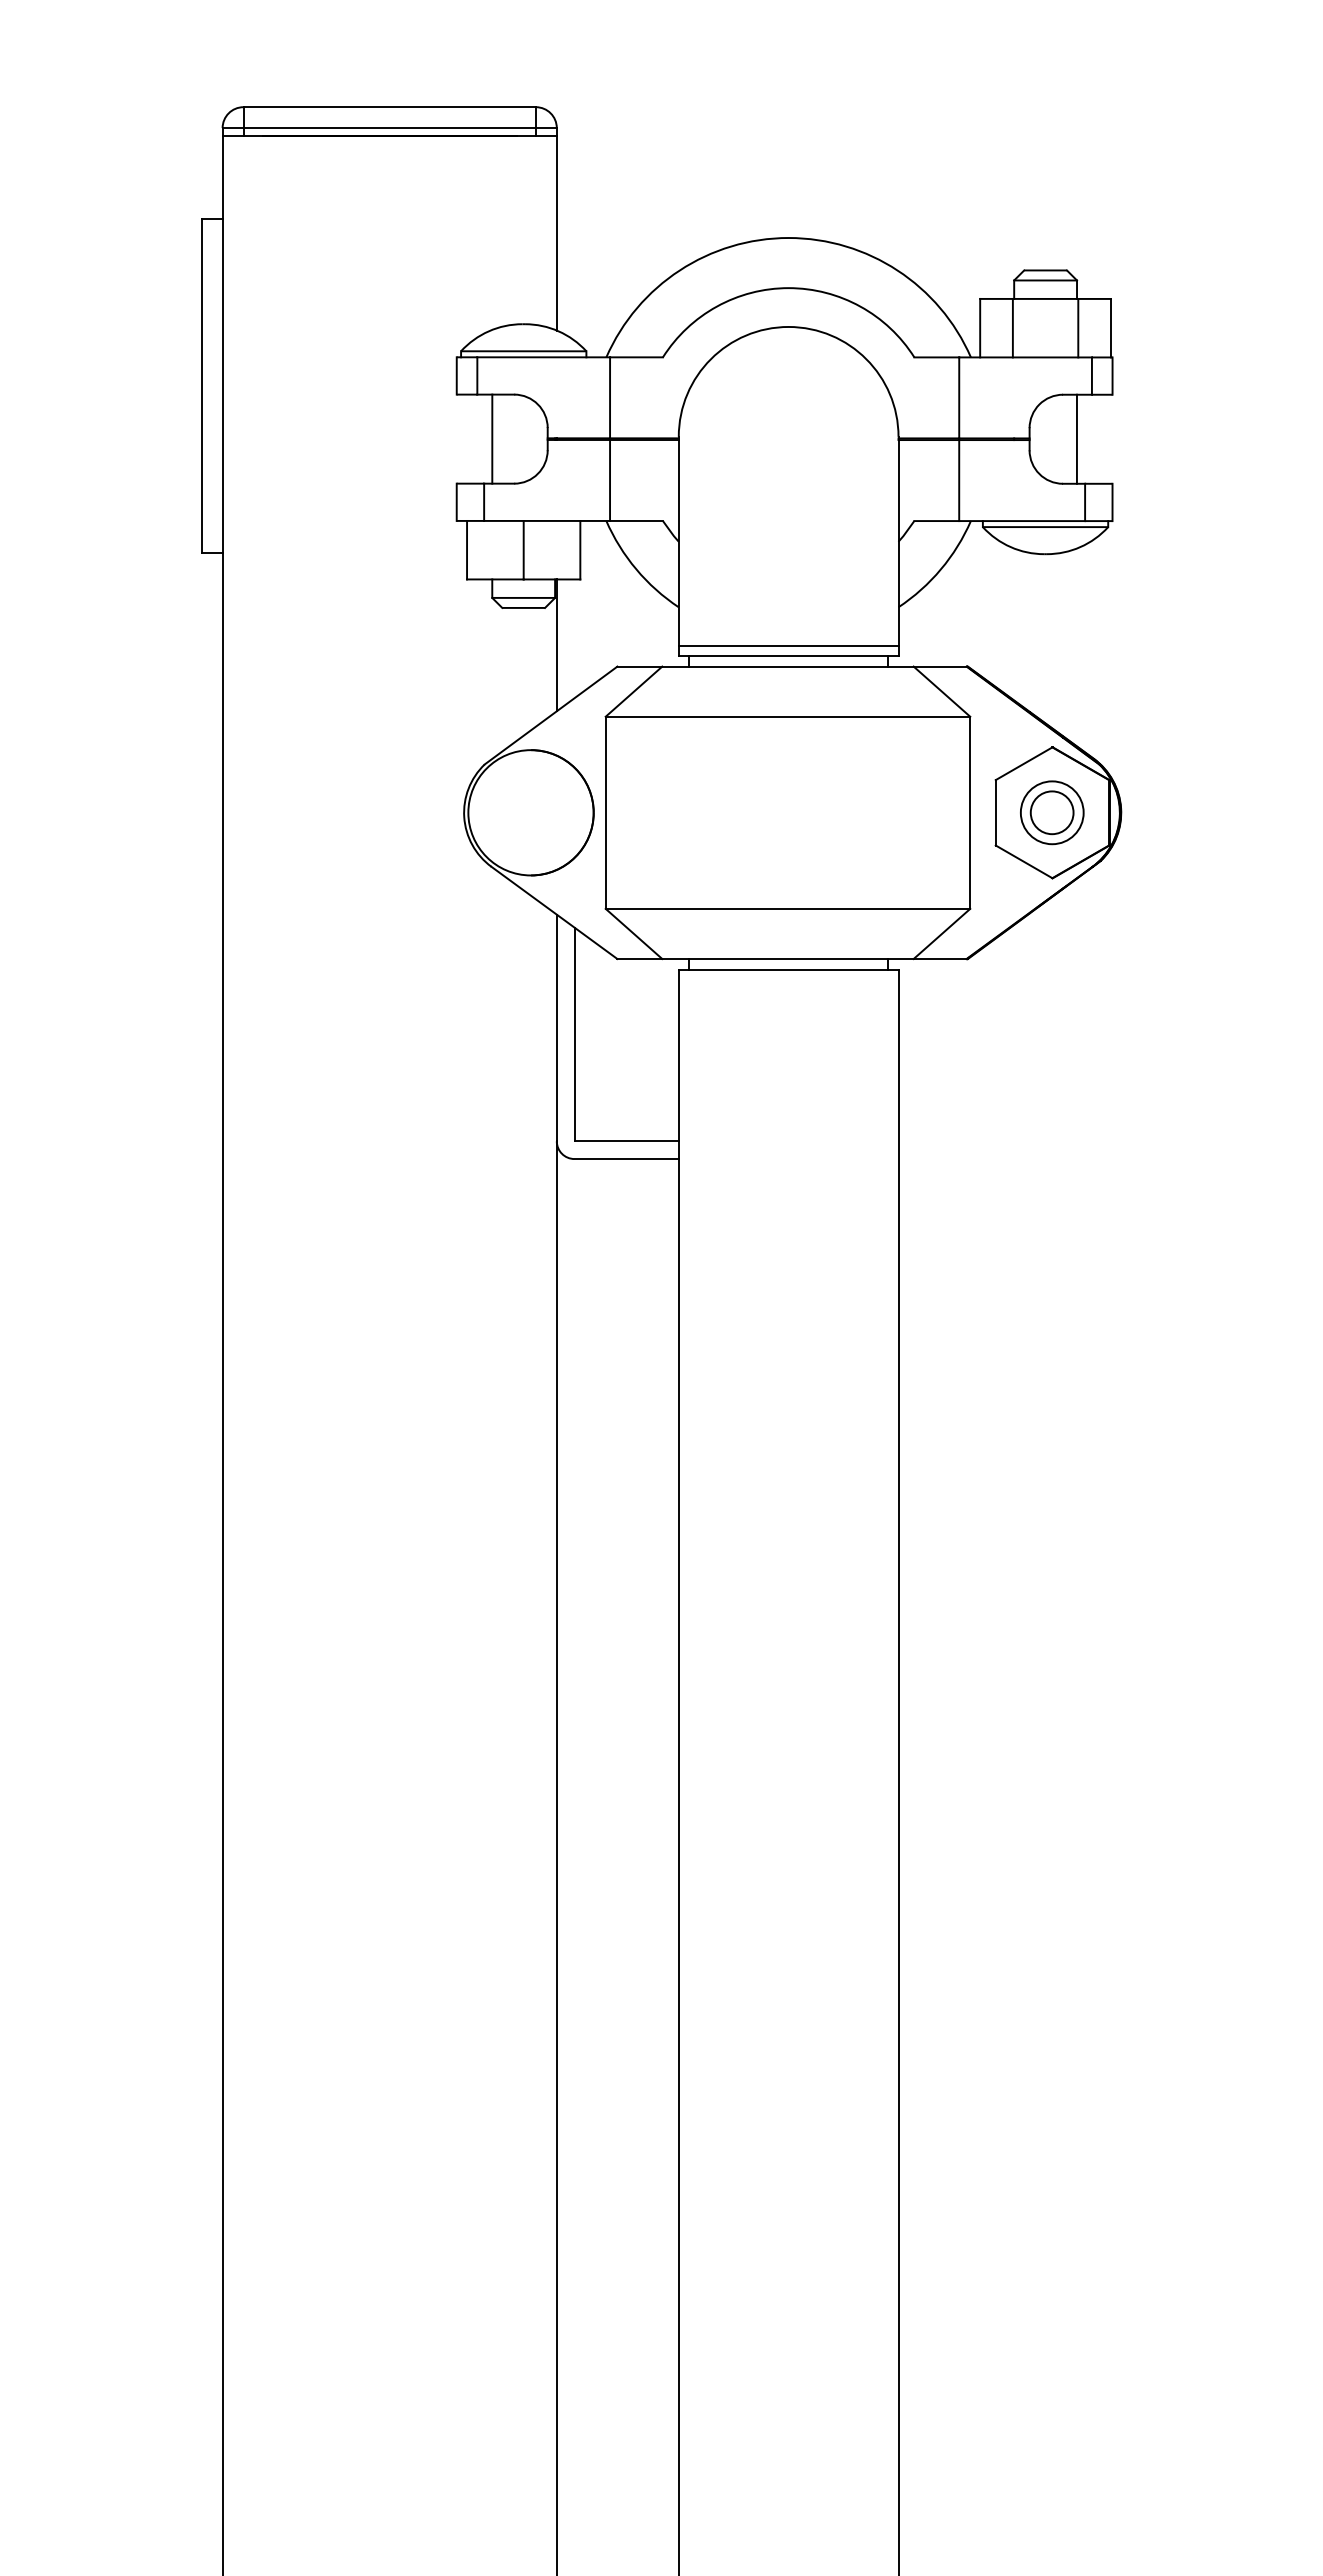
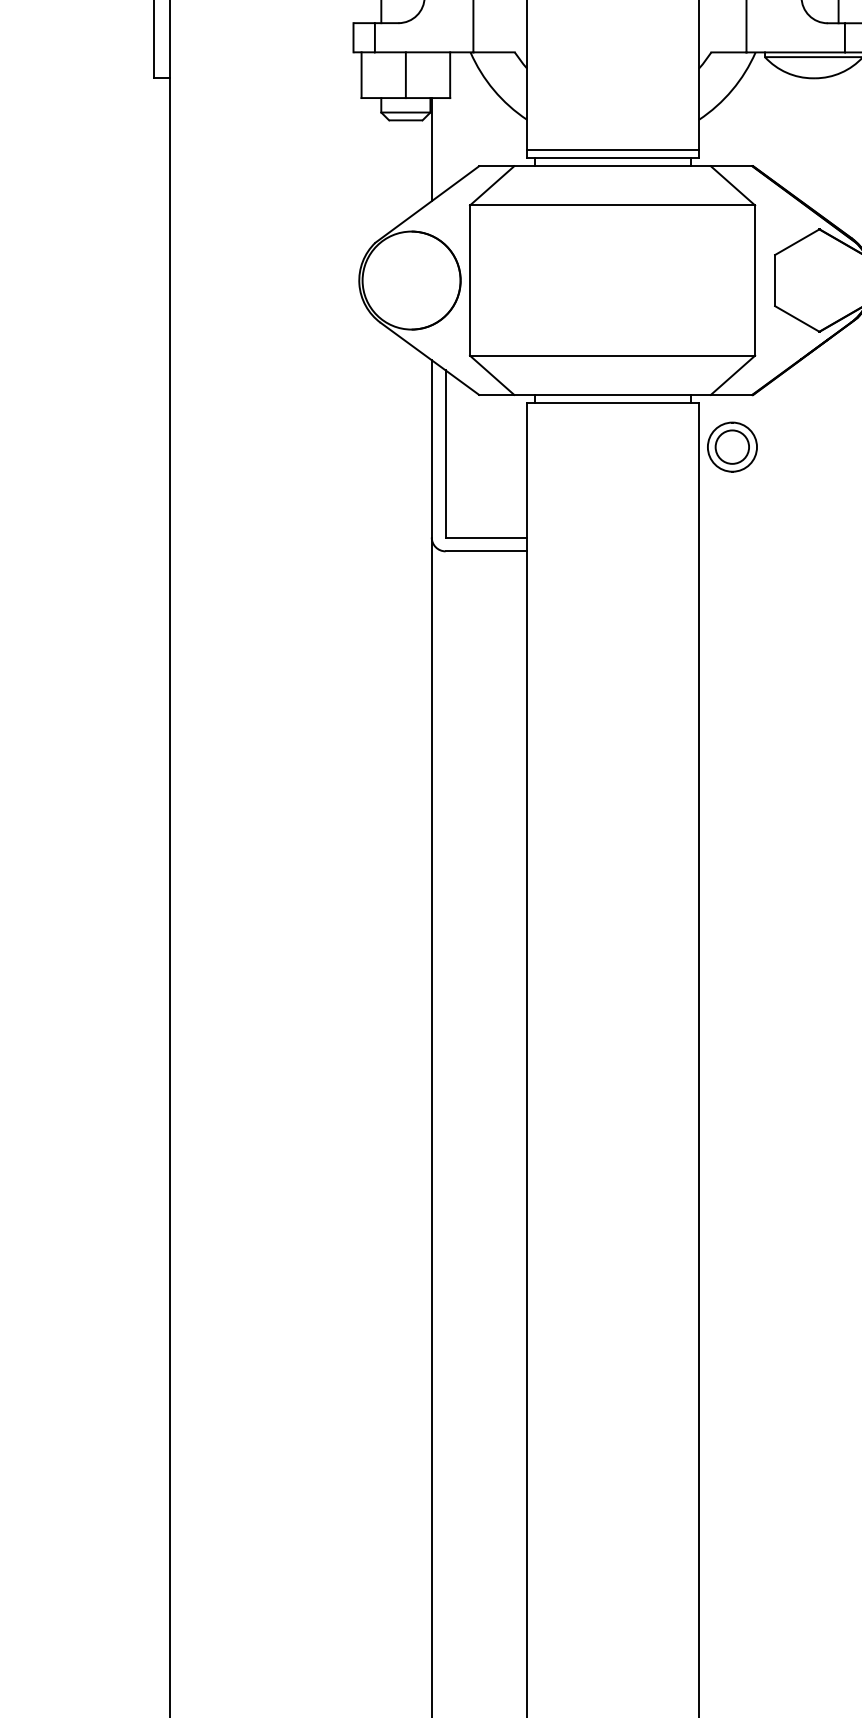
part: (1052, 812) -> (732, 446), moved

